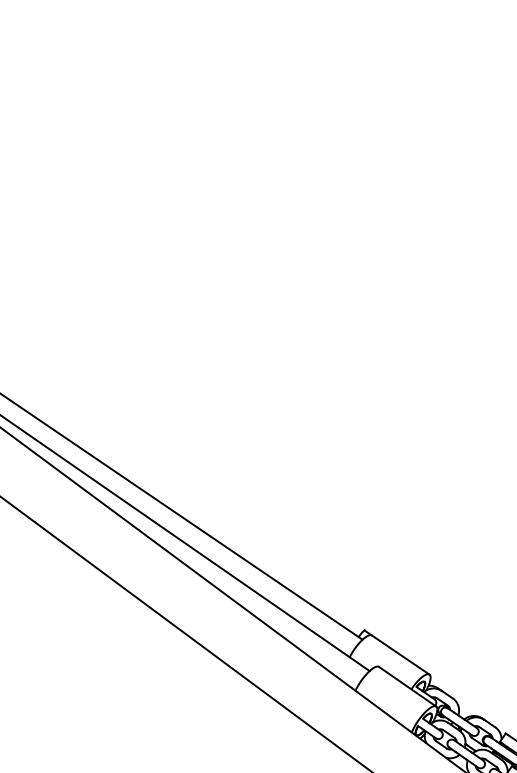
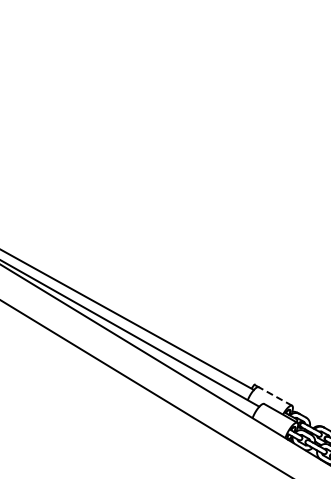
line: (400, 655) -> (275, 396), solid -> dashed

